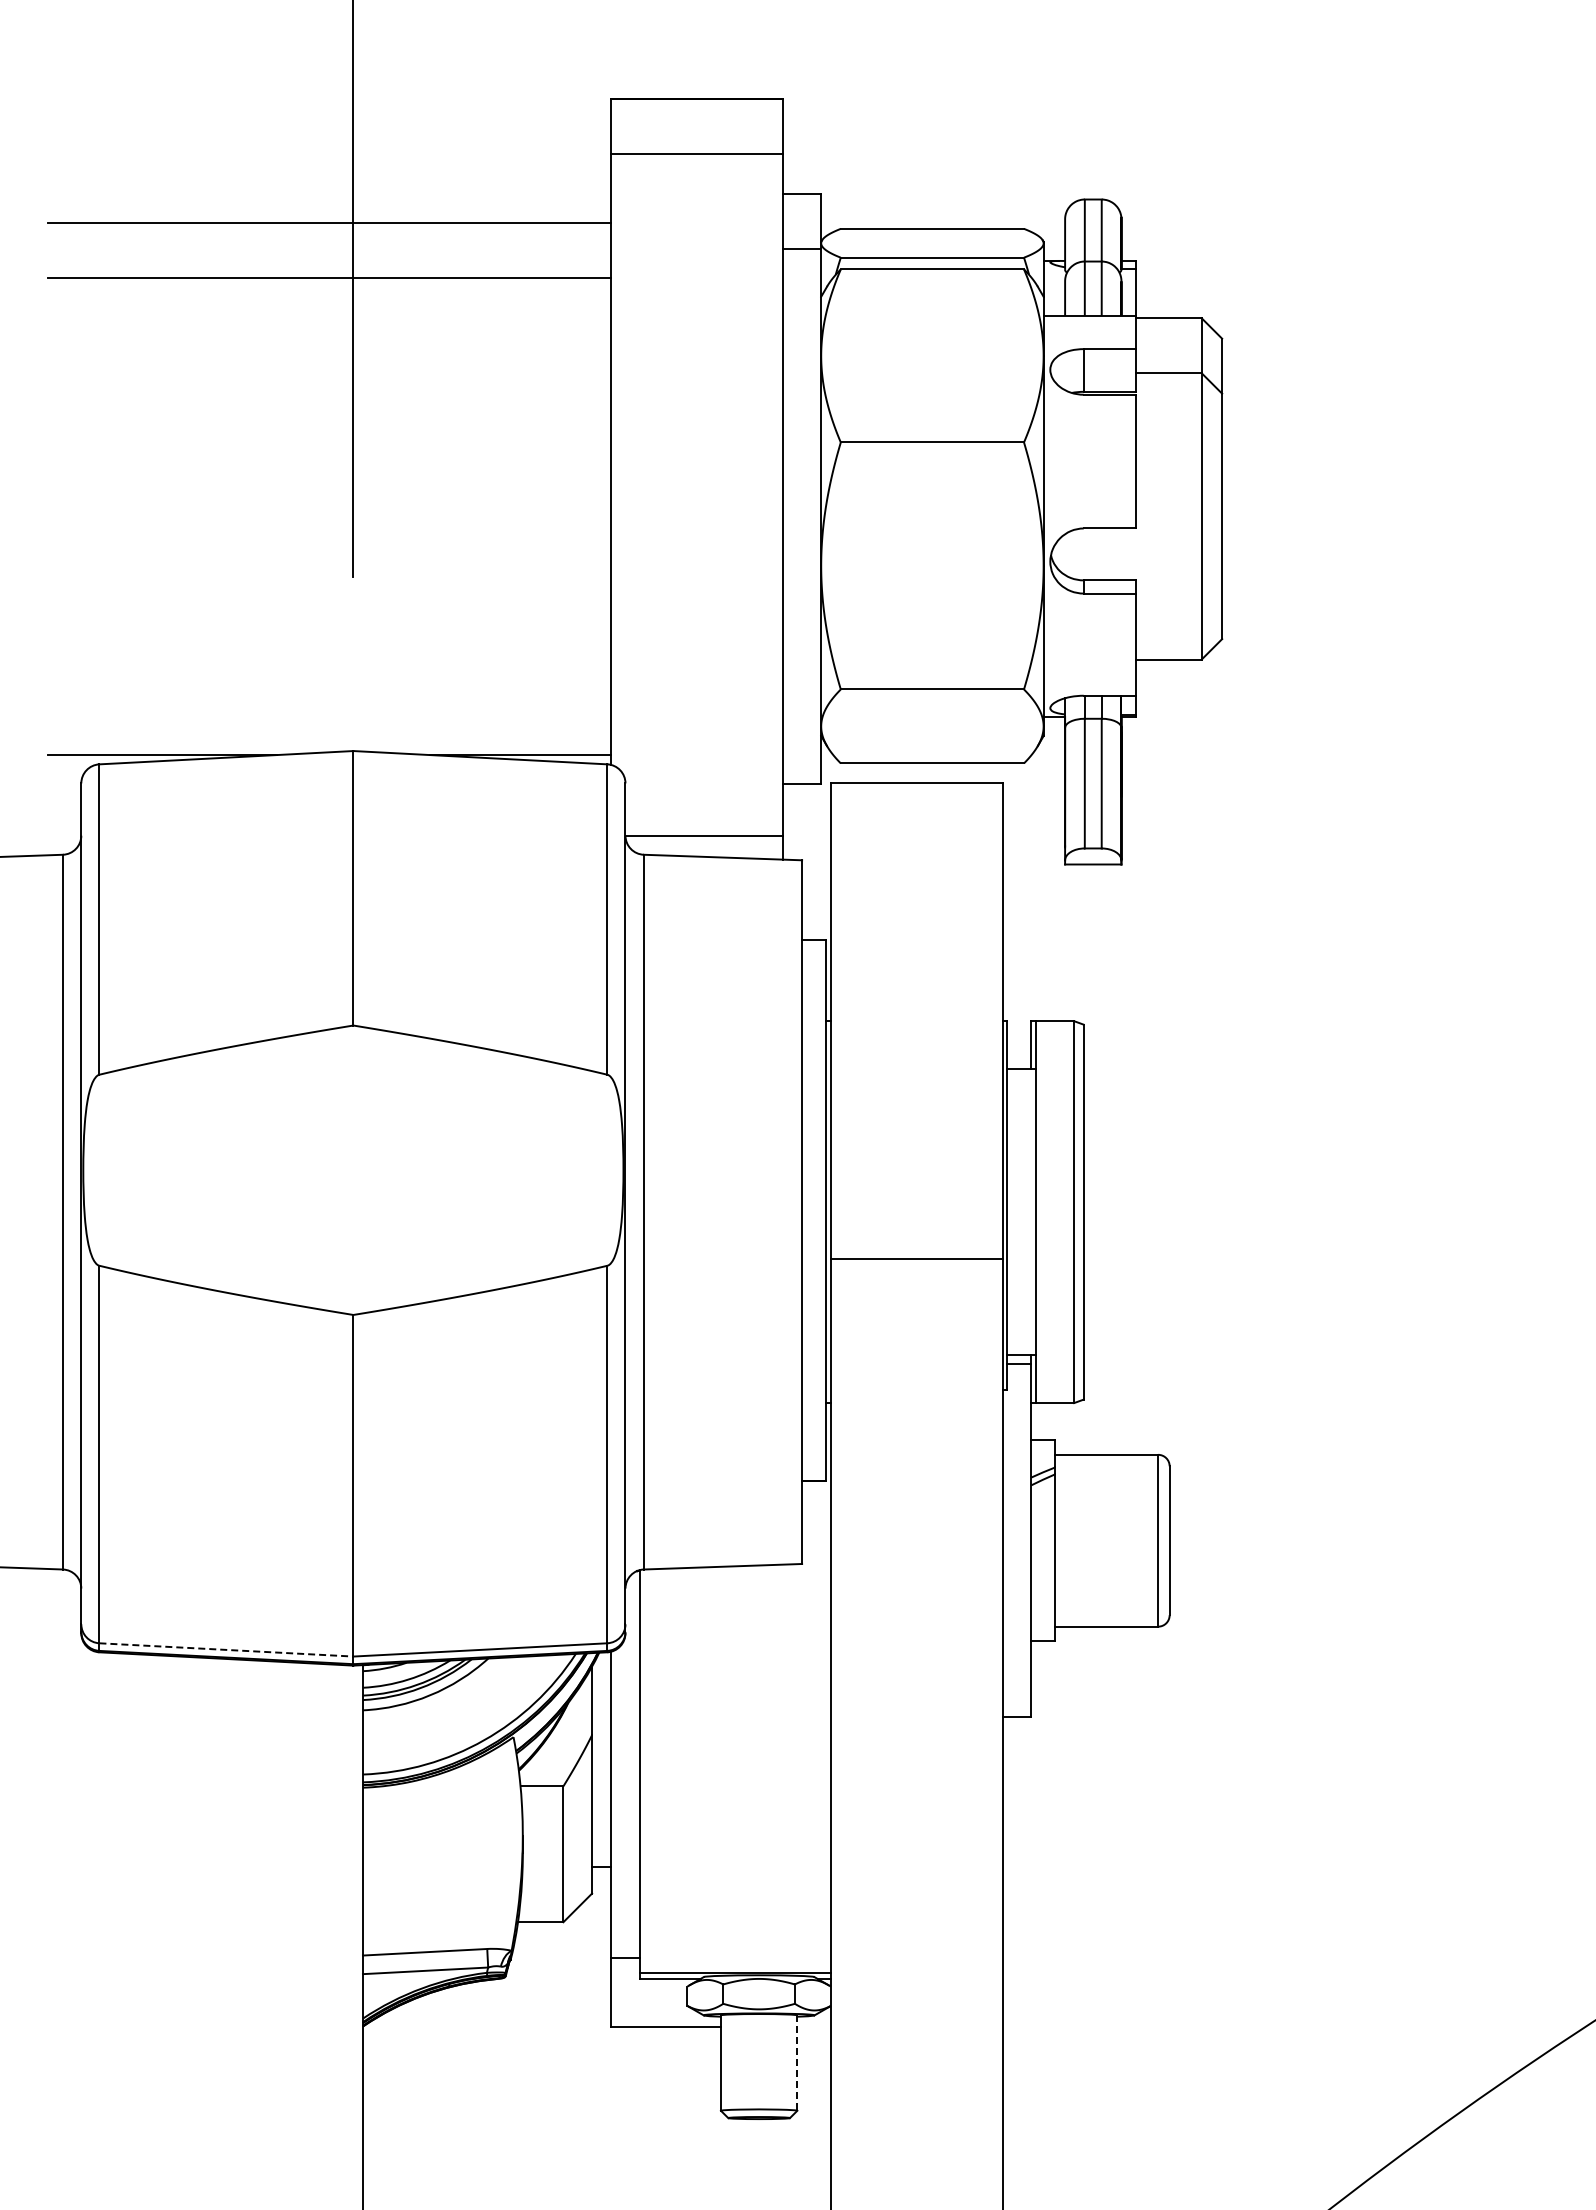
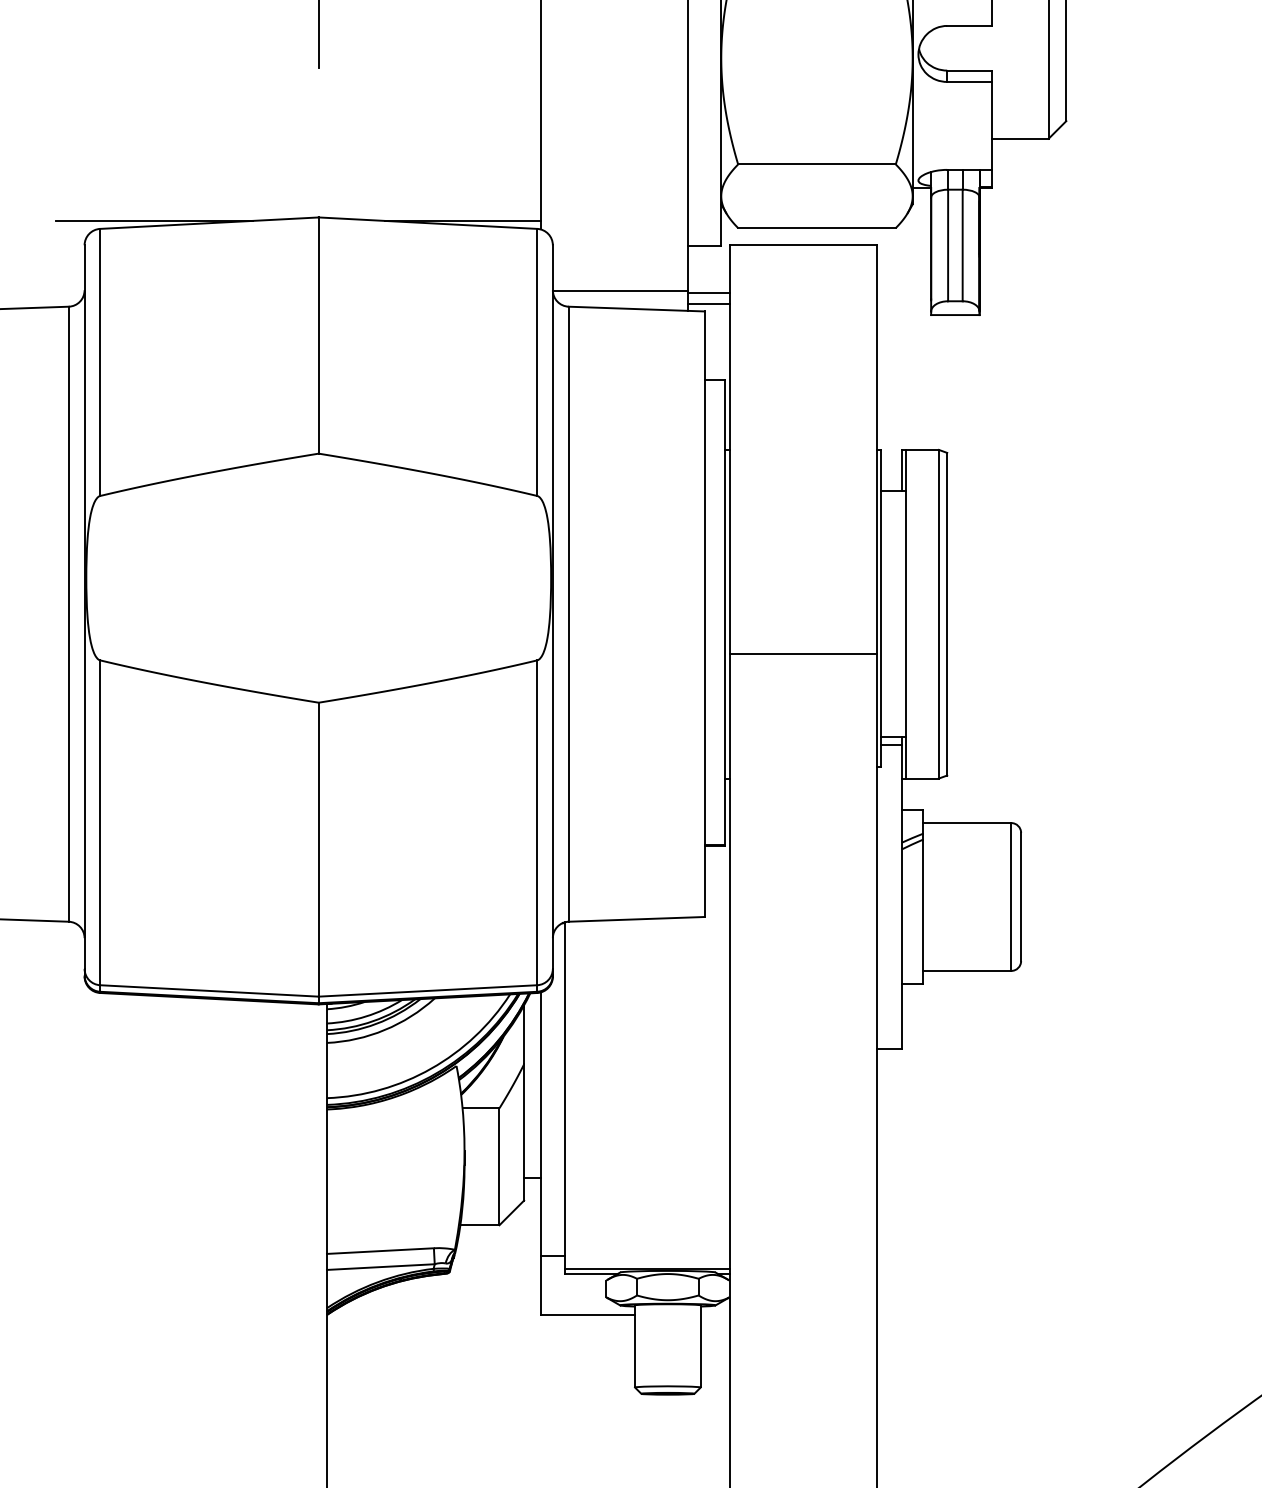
line: (806, 838) -> (708, 292), added
line: (806, 851) -> (708, 303), added
line: (226, 1649) -> (209, 990), dashed -> solid
line: (797, 2063) -> (700, 1346), dashed -> solid

